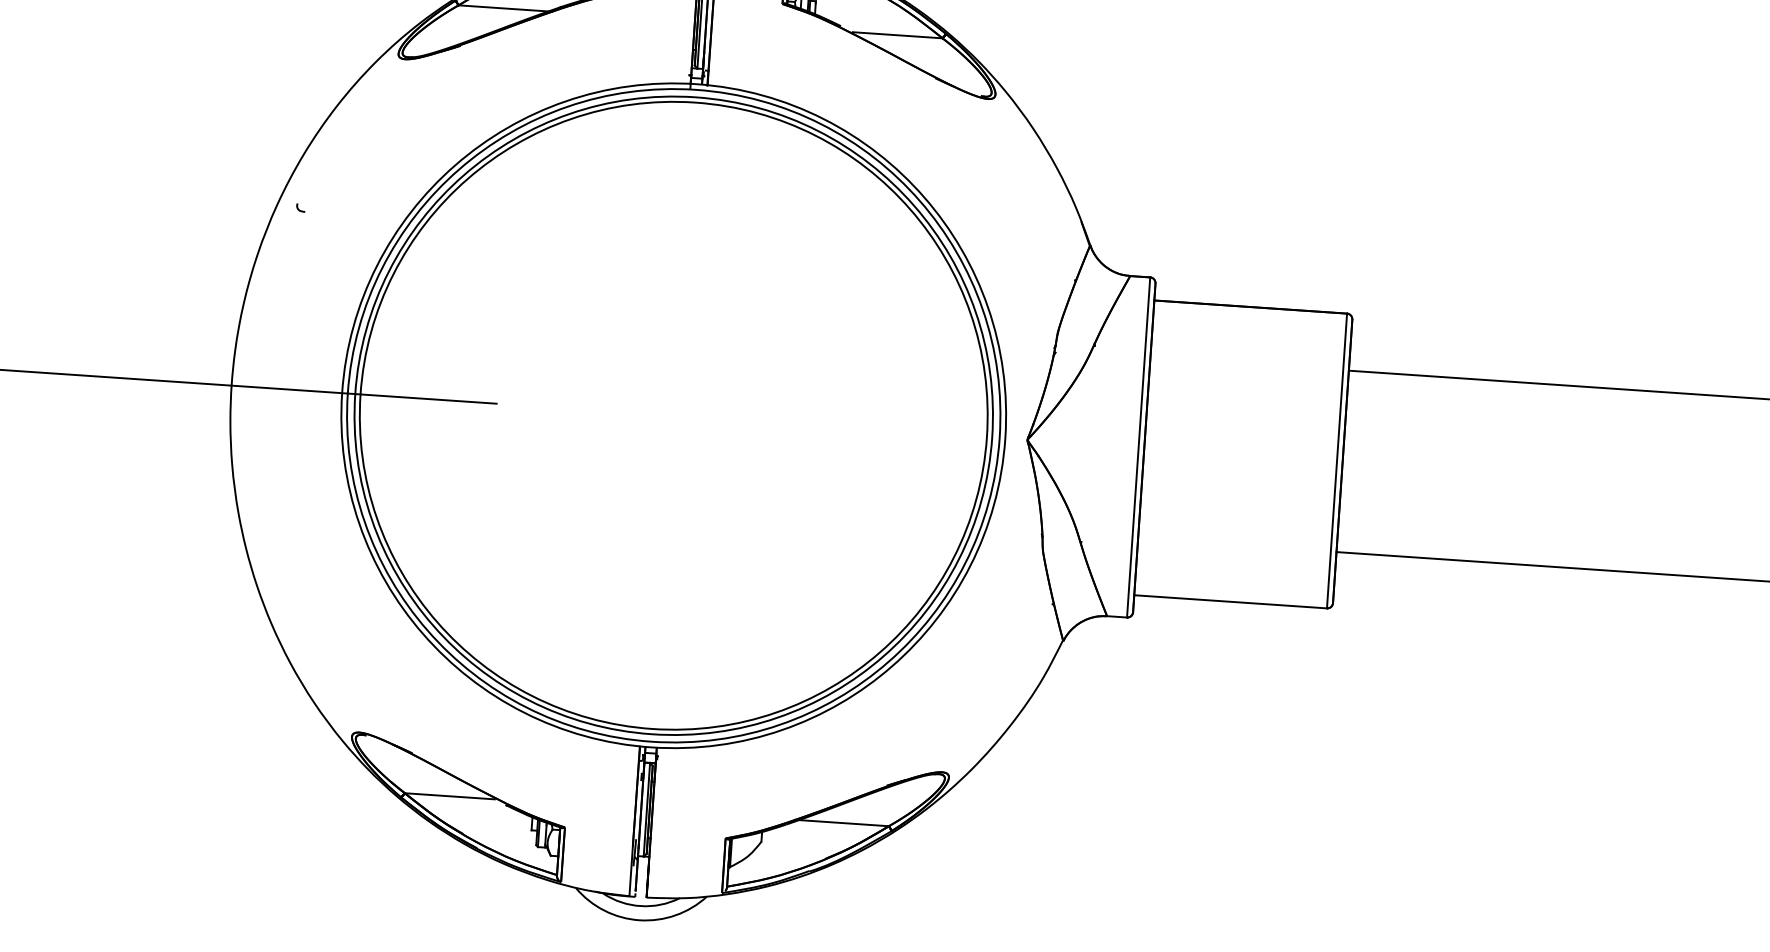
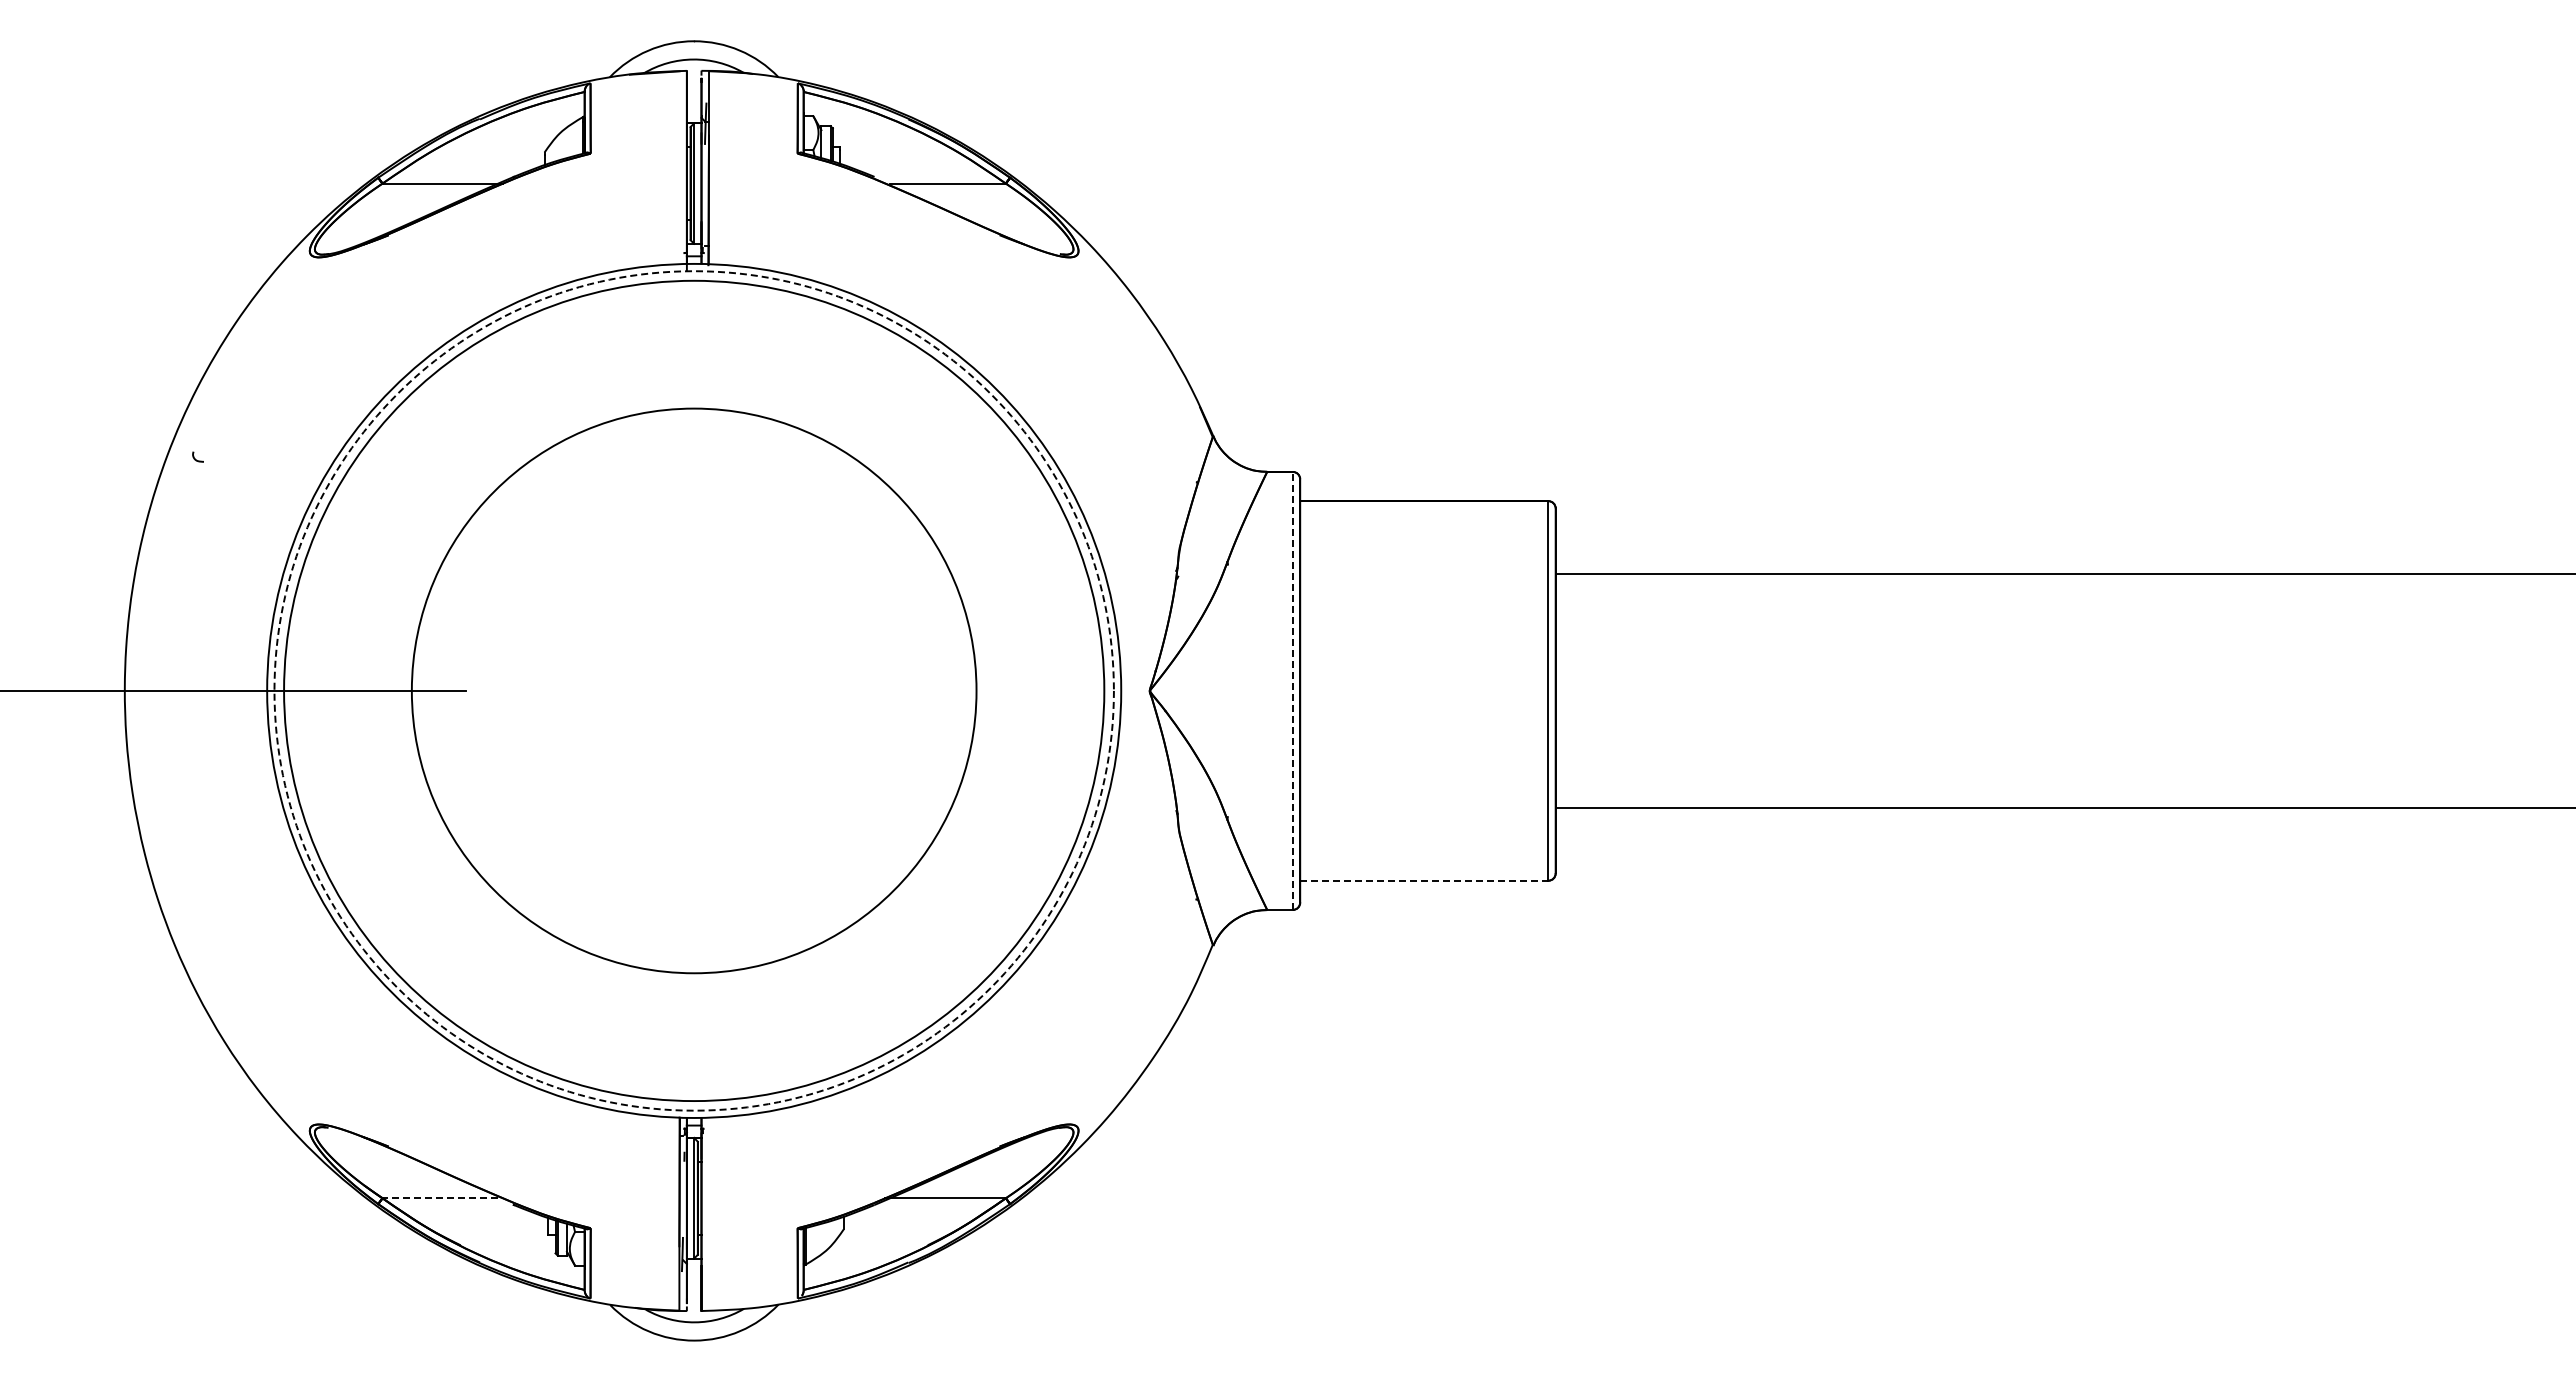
circle: (673, 415) -> (693, 690), size x0.7
circle: (673, 415) -> (693, 690), solid -> dashed
line: (1138, 447) -> (1292, 690), solid -> dashed
line: (1230, 601) -> (1424, 880), solid -> dashed
line: (449, 796) -> (440, 1198), solid -> dashed

